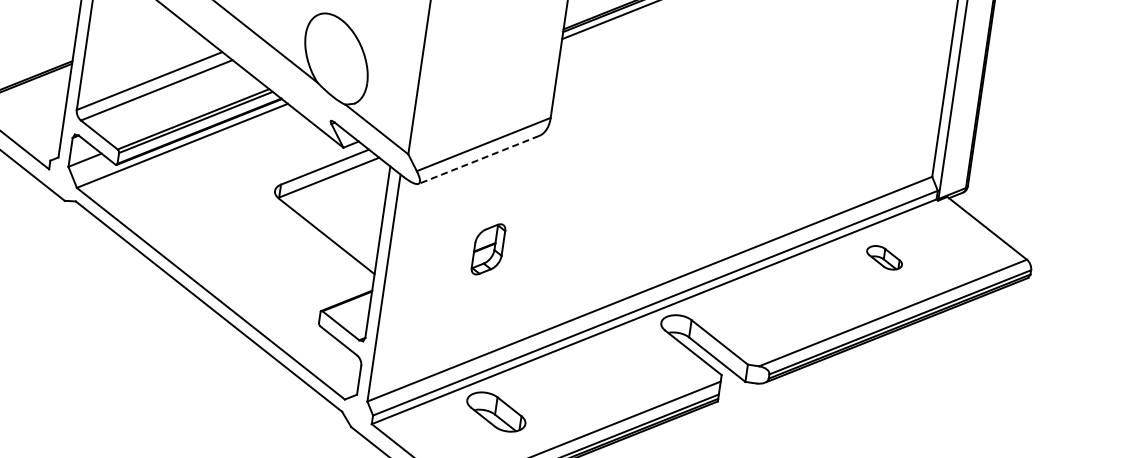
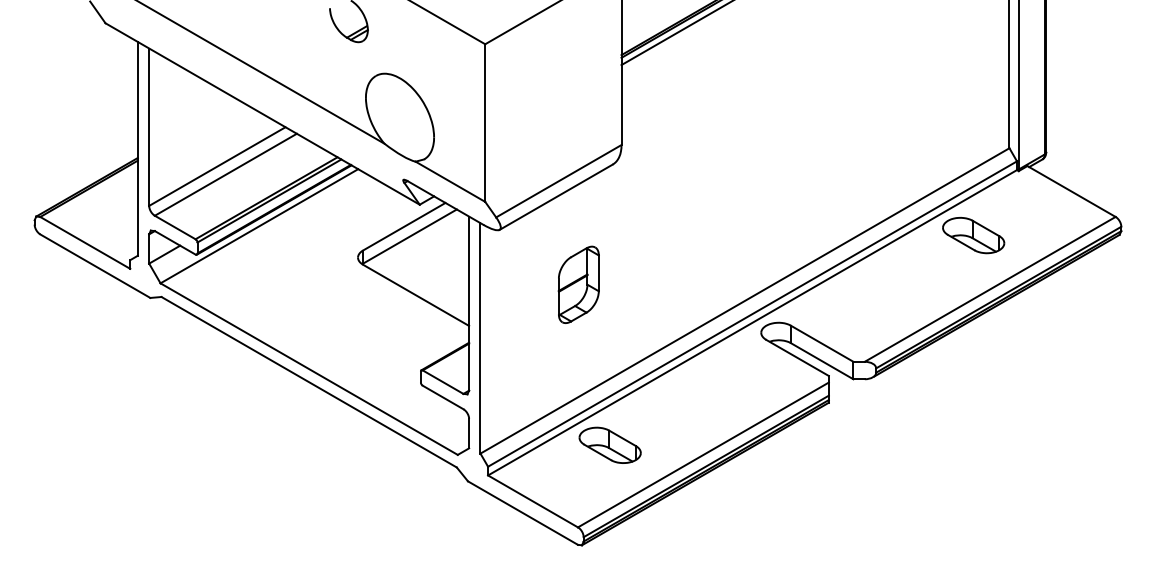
line: (478, 160) -> (555, 197), dashed -> solid
part: (488, 249) -> (578, 284), size x1.43
part: (884, 257) -> (973, 235), size x1.67

